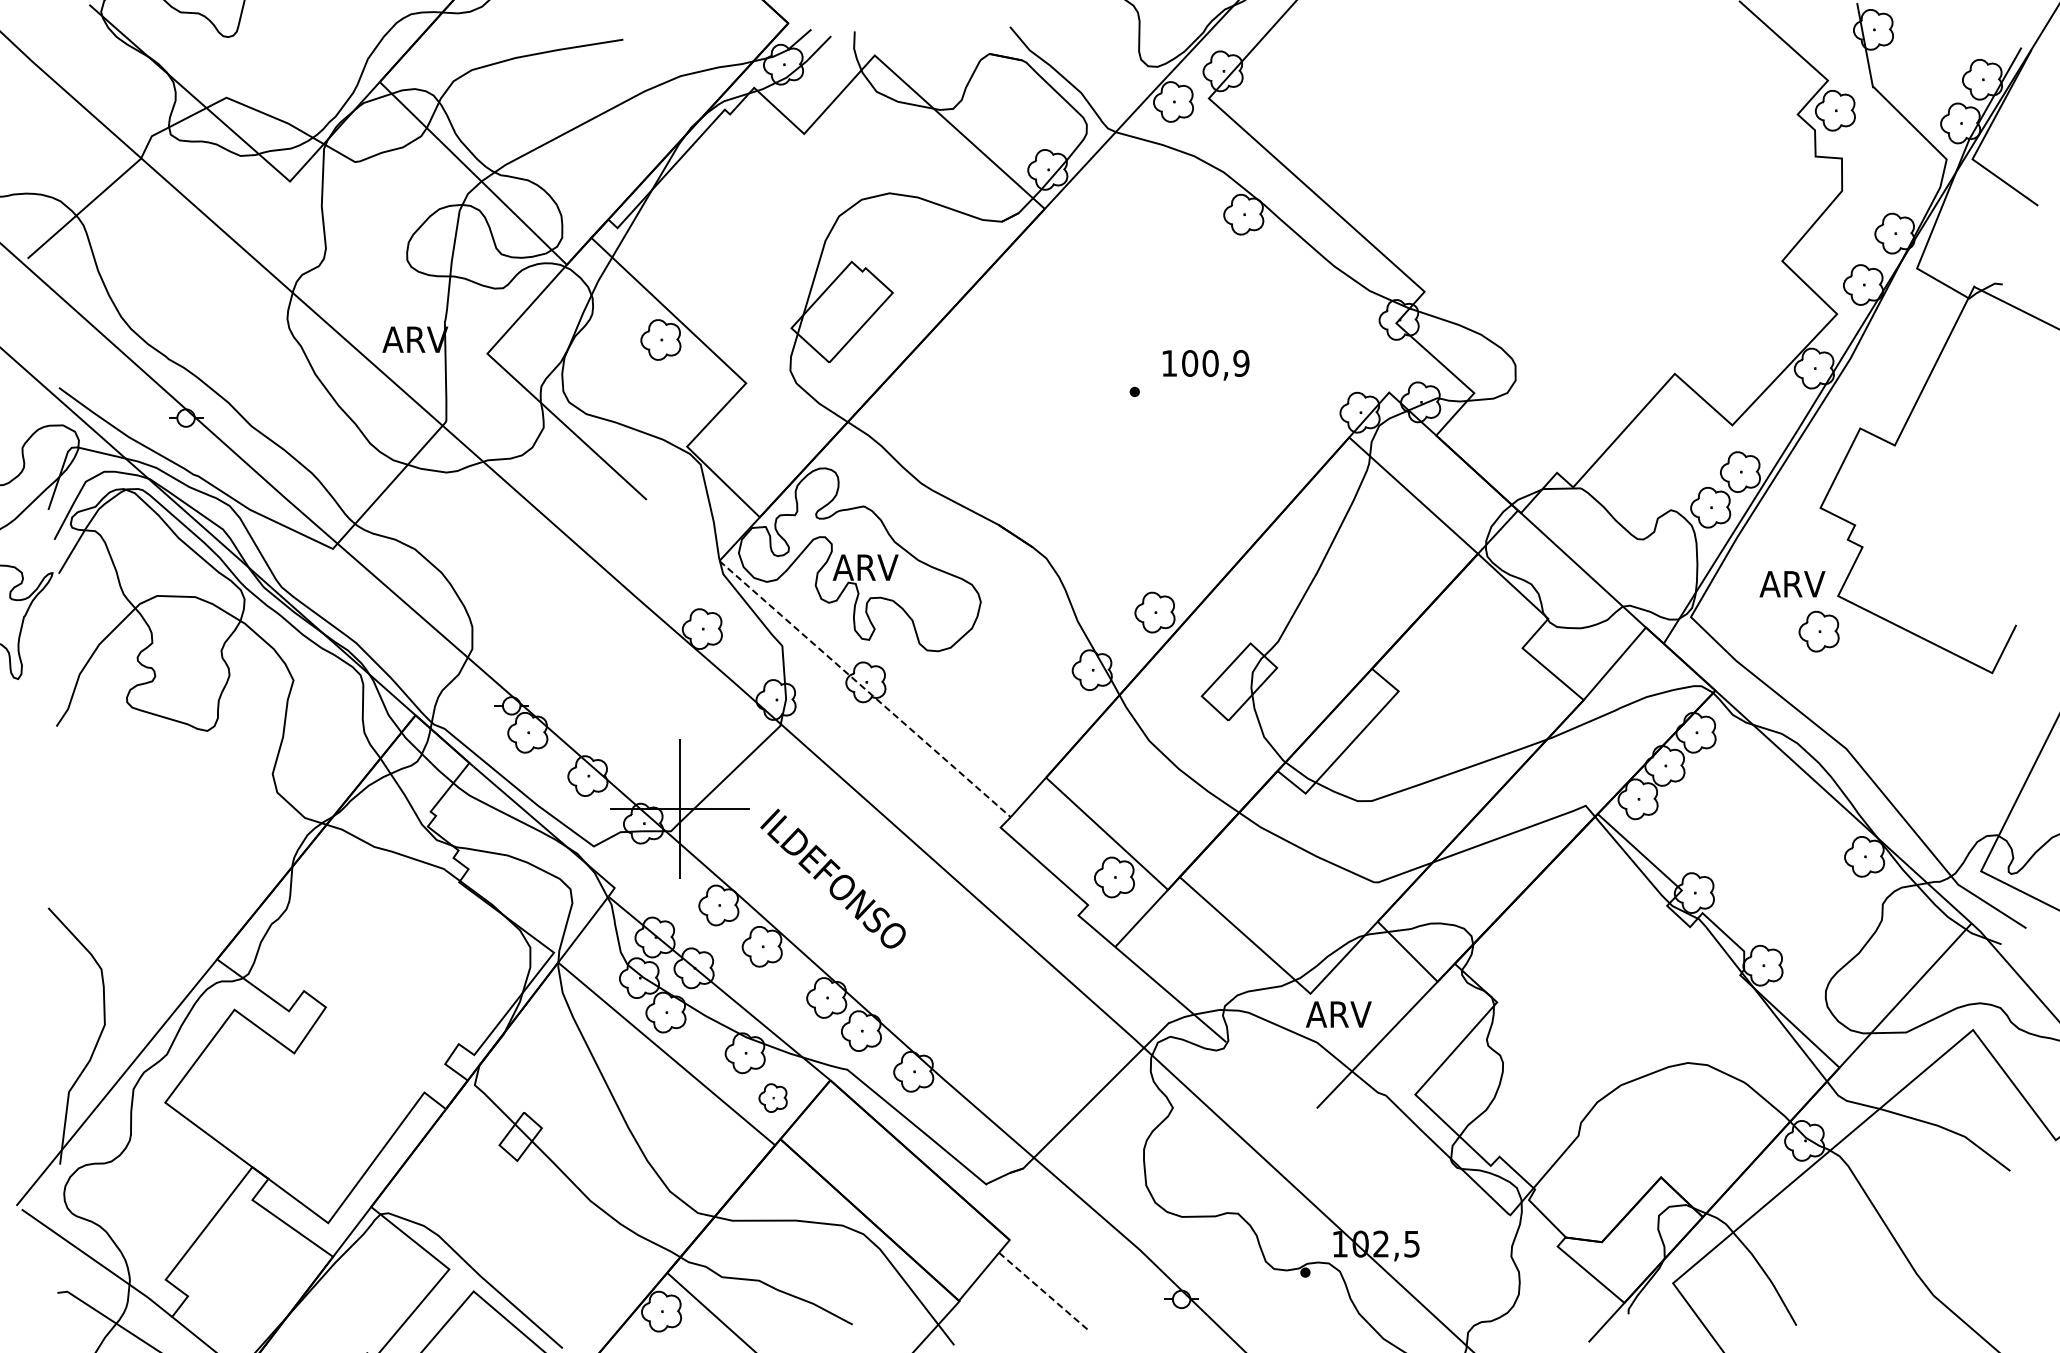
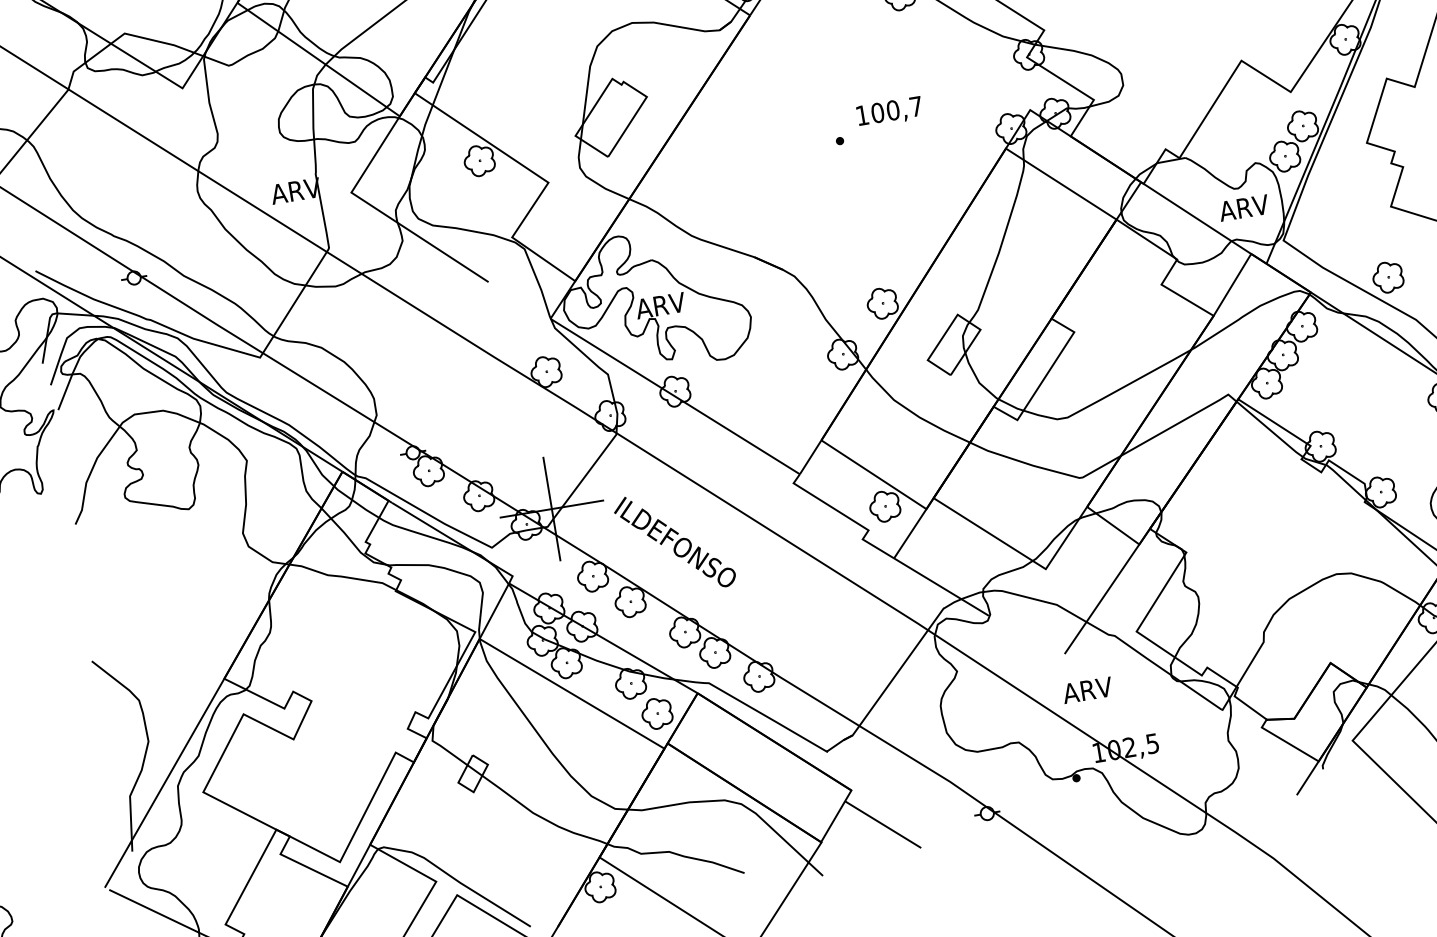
text: (1241, 363) -> (916, 106), 100,9 -> 100,7
text: (1792, 584) -> (1244, 208), moved
part: (1818, 631) -> (1387, 277), moved
line: (865, 689) -> (675, 396), dashed -> solid
text: (1338, 1014) -> (1087, 690), moved
part: (772, 1097) -> (656, 713), size x1.43
line: (1043, 1291) -> (883, 824), dashed -> solid

